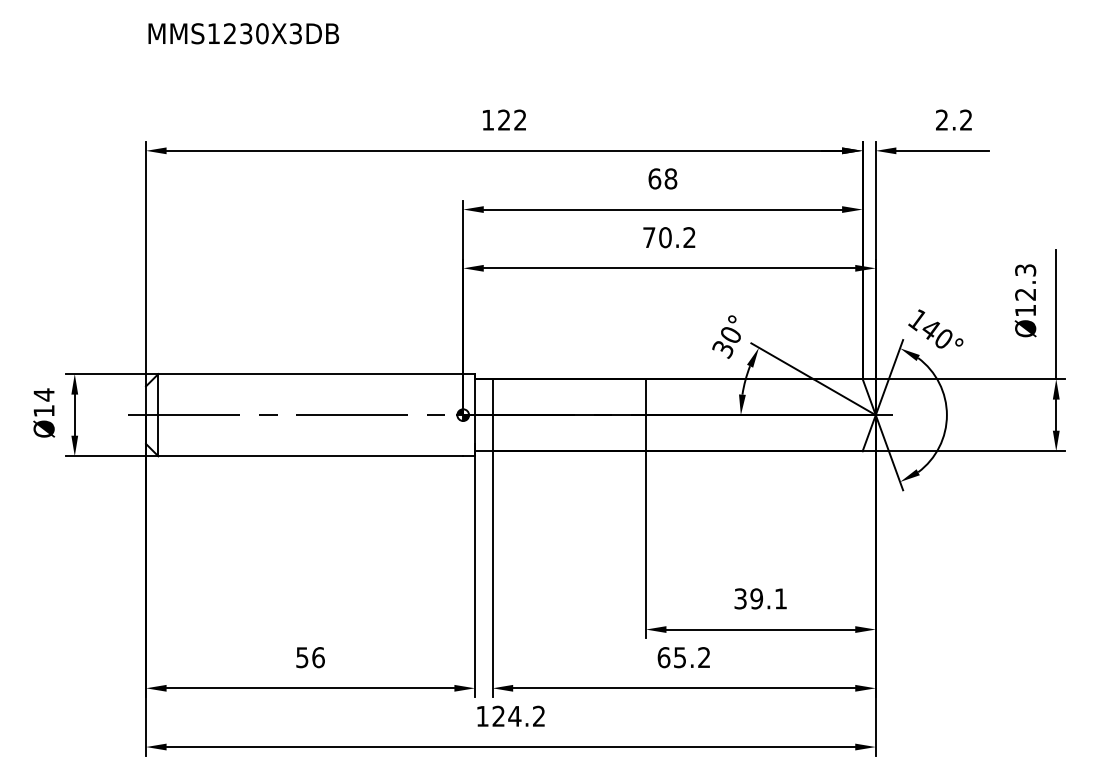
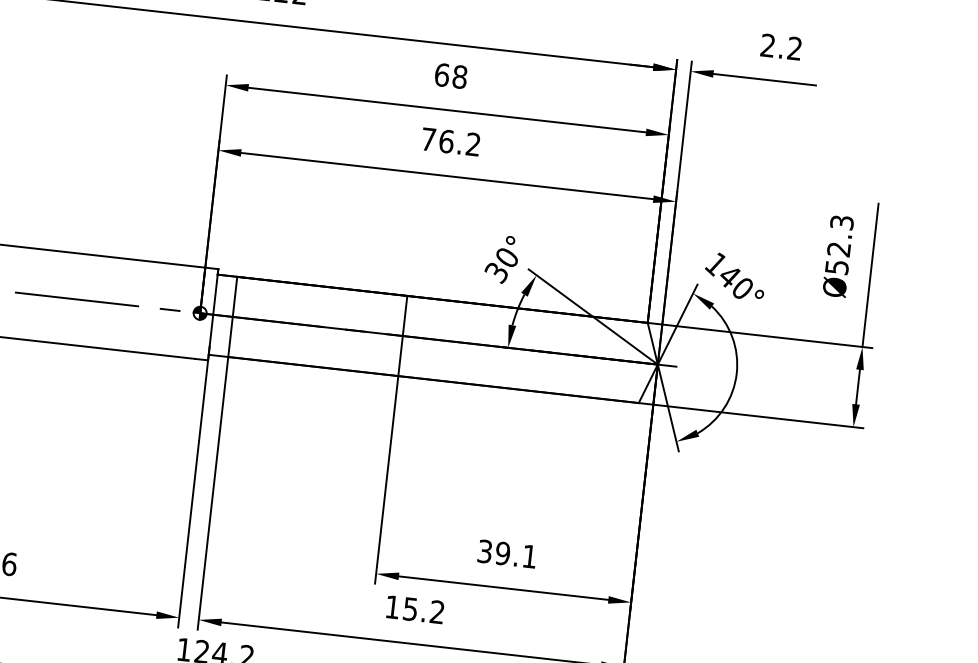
text: (665, 237) -> (446, 141), 70.2 -> 76.2
text: (1025, 310) -> (836, 267), Ø12.3 -> Ø52.3
text: (663, 657) -> (392, 607), 65.2 -> 15.2

